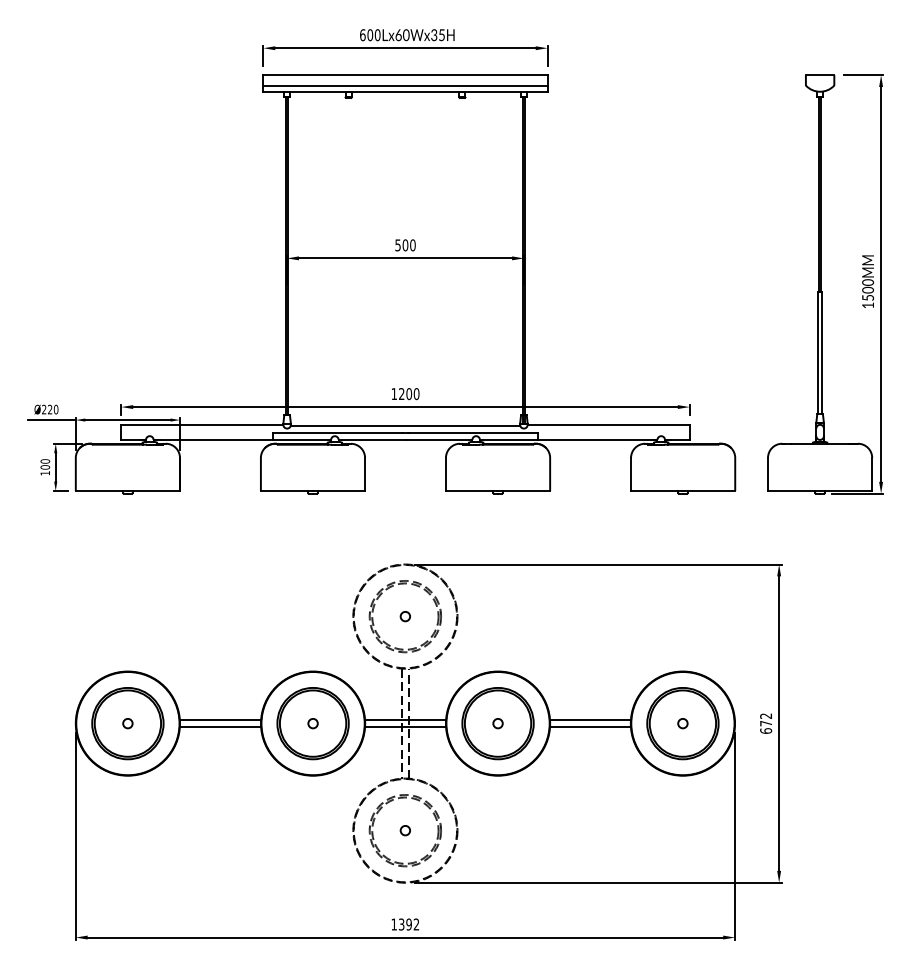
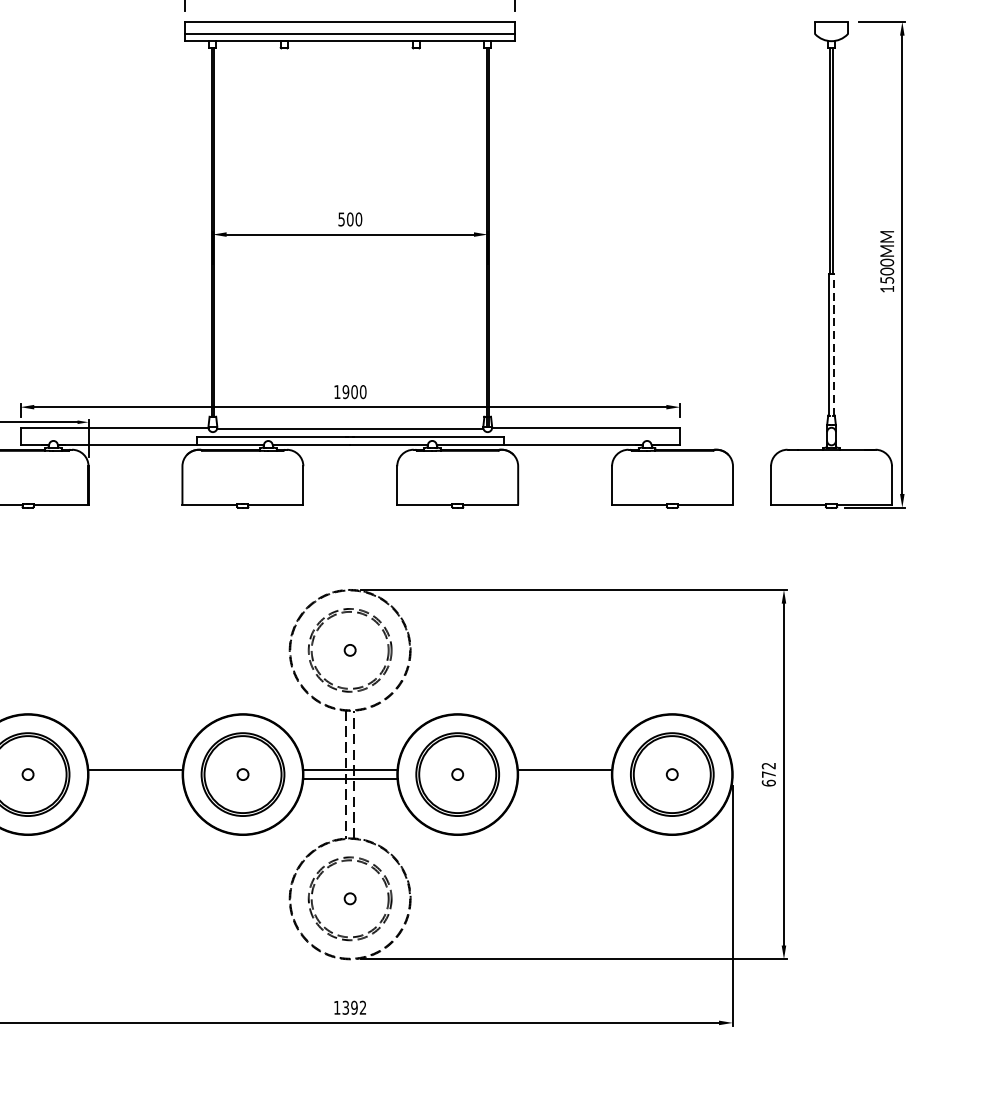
line: (822, 352) -> (834, 343), solid -> dashed
text: (401, 394) -> (345, 392), 1200 -> 1900
line: (220, 727) -> (135, 779), removed
line: (589, 727) -> (563, 779), removed

